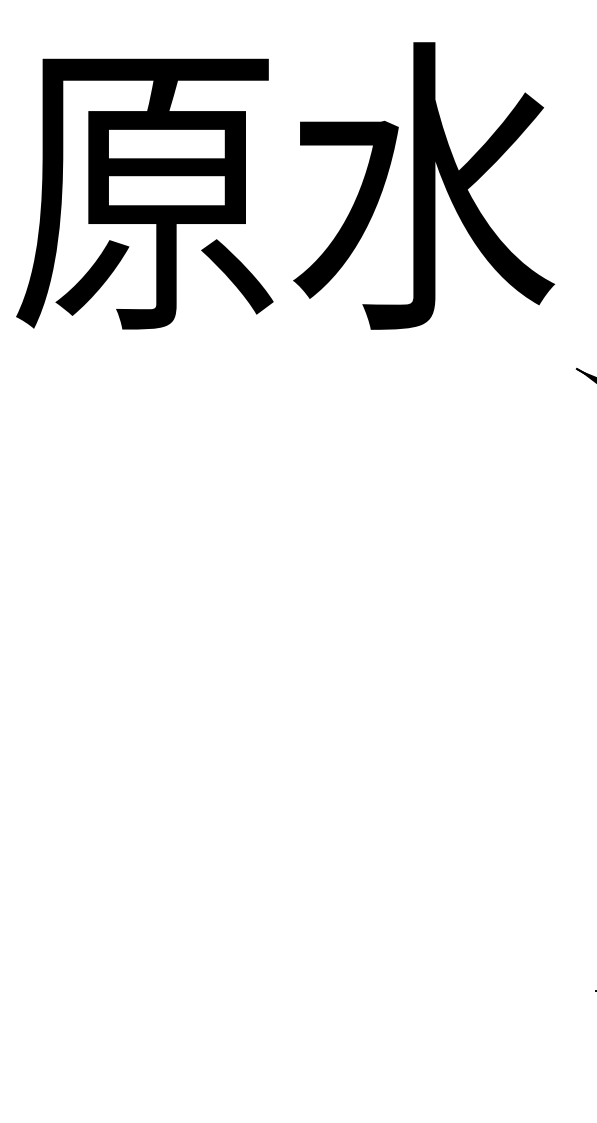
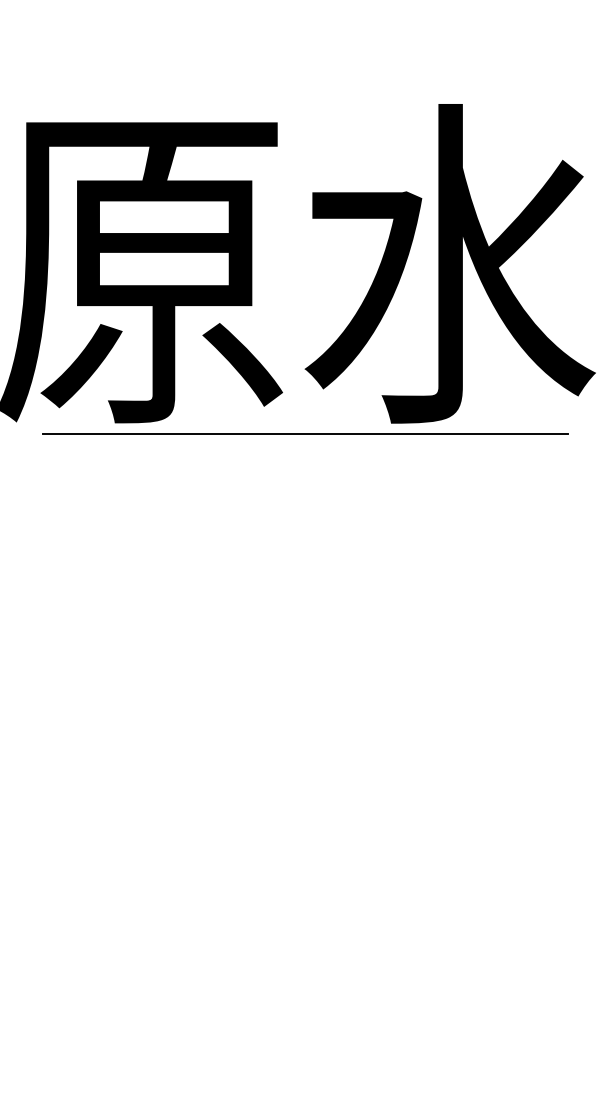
line: (293, 339) -> (305, 434), added

